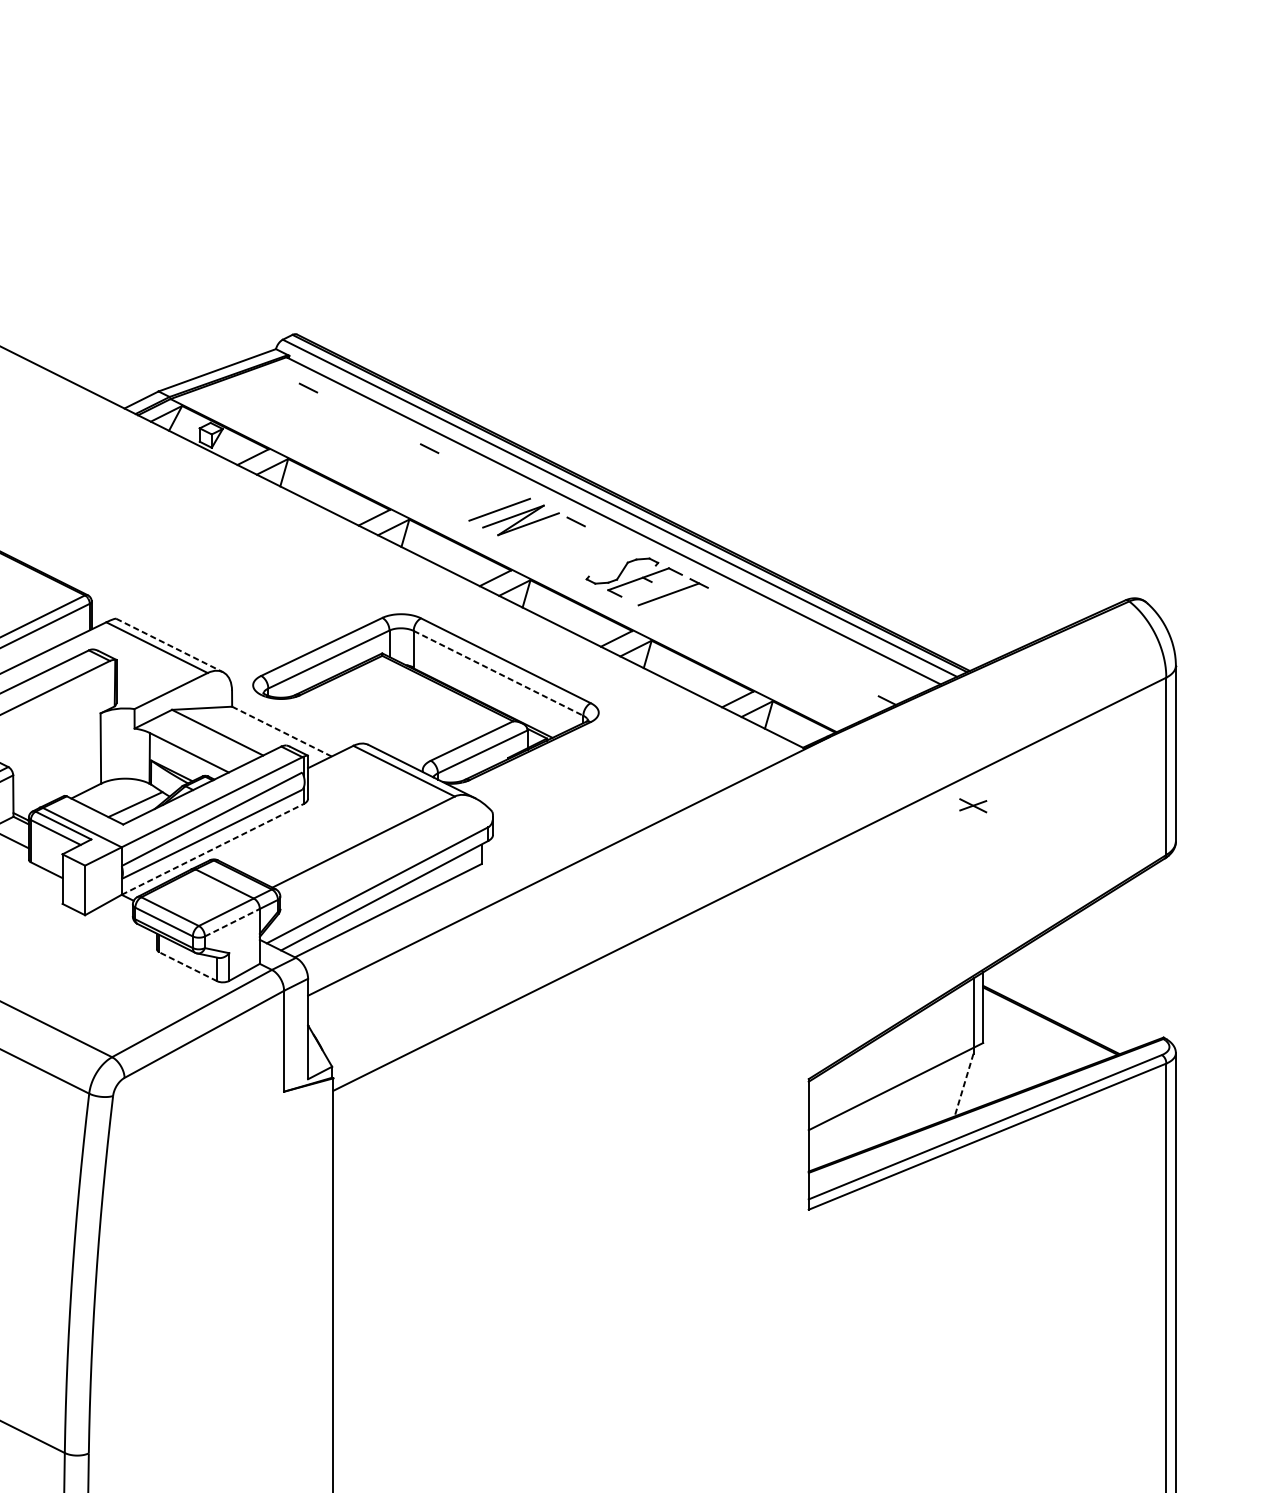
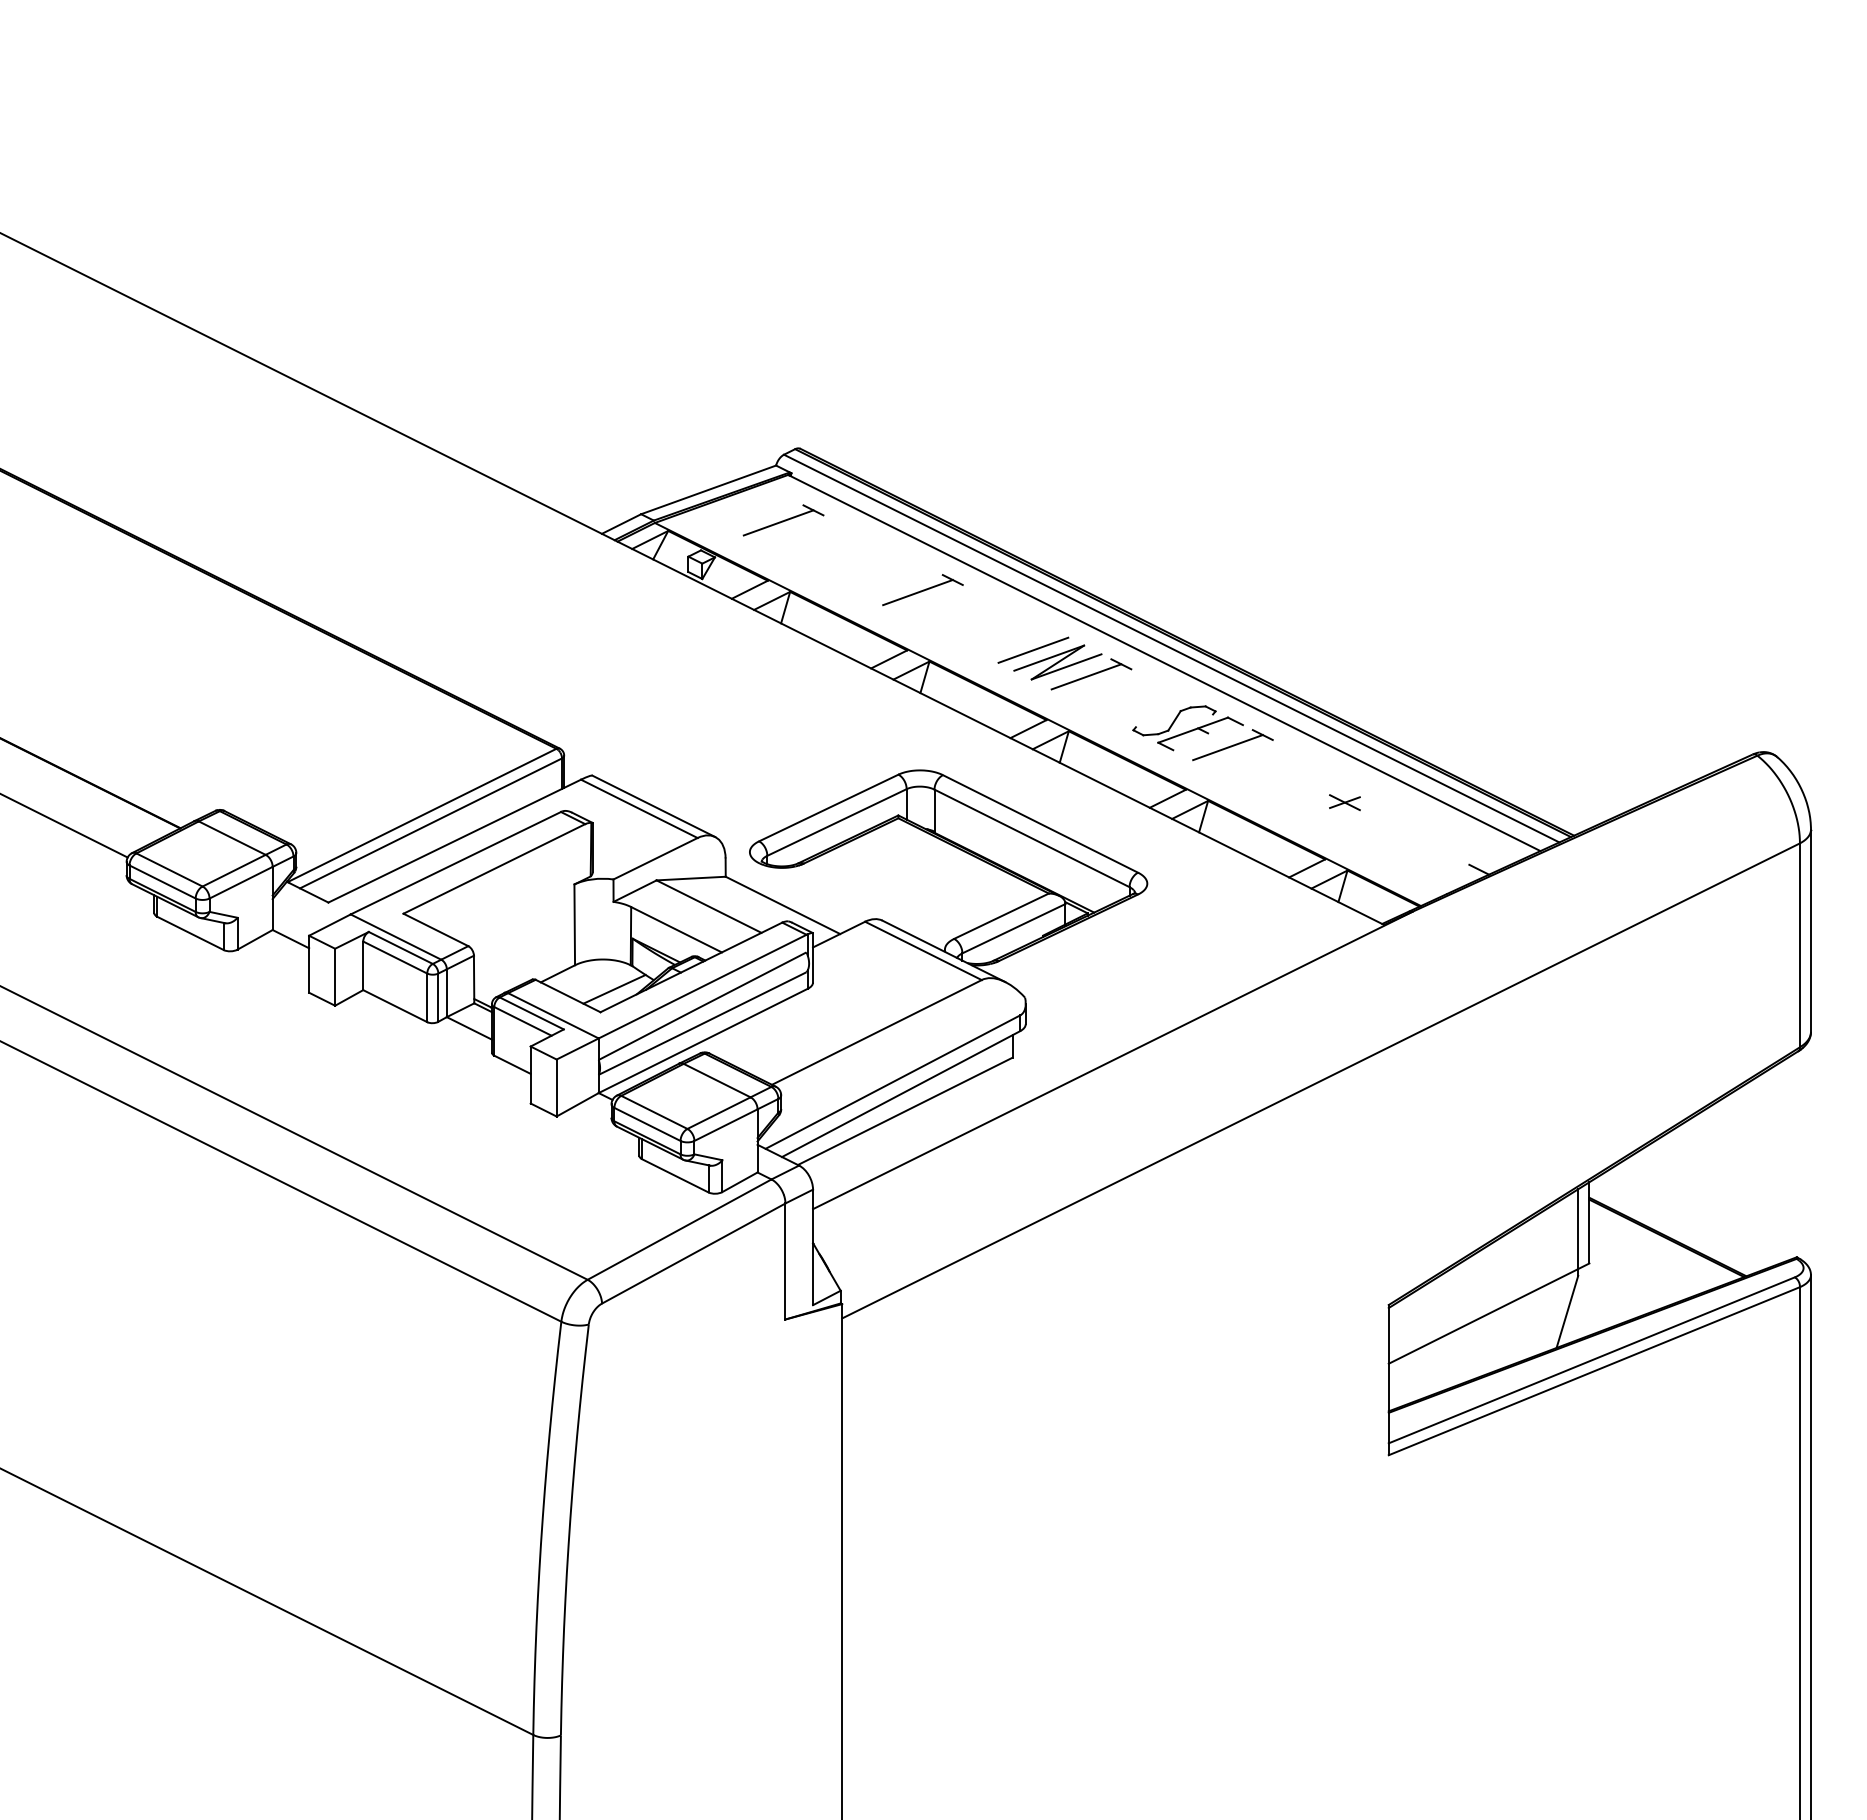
line: (278, 398) -> (778, 522), added
line: (398, 459) -> (917, 592), added
line: (545, 532) -> (1086, 676), added
line: (169, 645) -> (653, 806), dashed -> solid
line: (498, 673) -> (1032, 838), dashed -> solid
line: (282, 731) -> (783, 905), dashed -> solid
part: (972, 805) -> (1344, 802), moved
line: (212, 849) -> (703, 1040), dashed -> solid
line: (232, 922) -> (726, 1124), dashed -> solid
line: (187, 966) -> (674, 1175), dashed -> solid
line: (964, 1084) -> (1567, 1311), dashed -> solid

